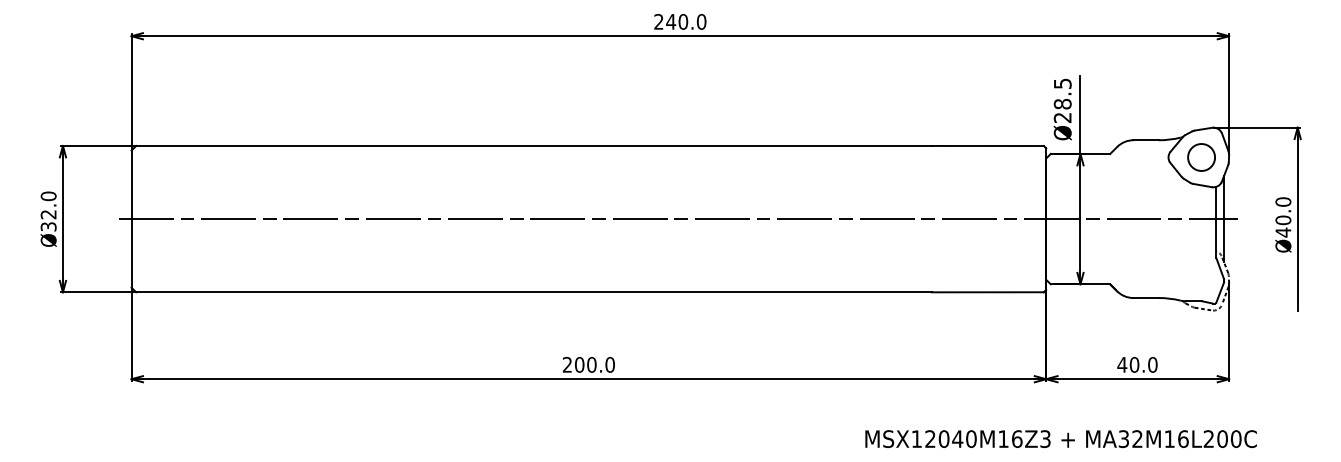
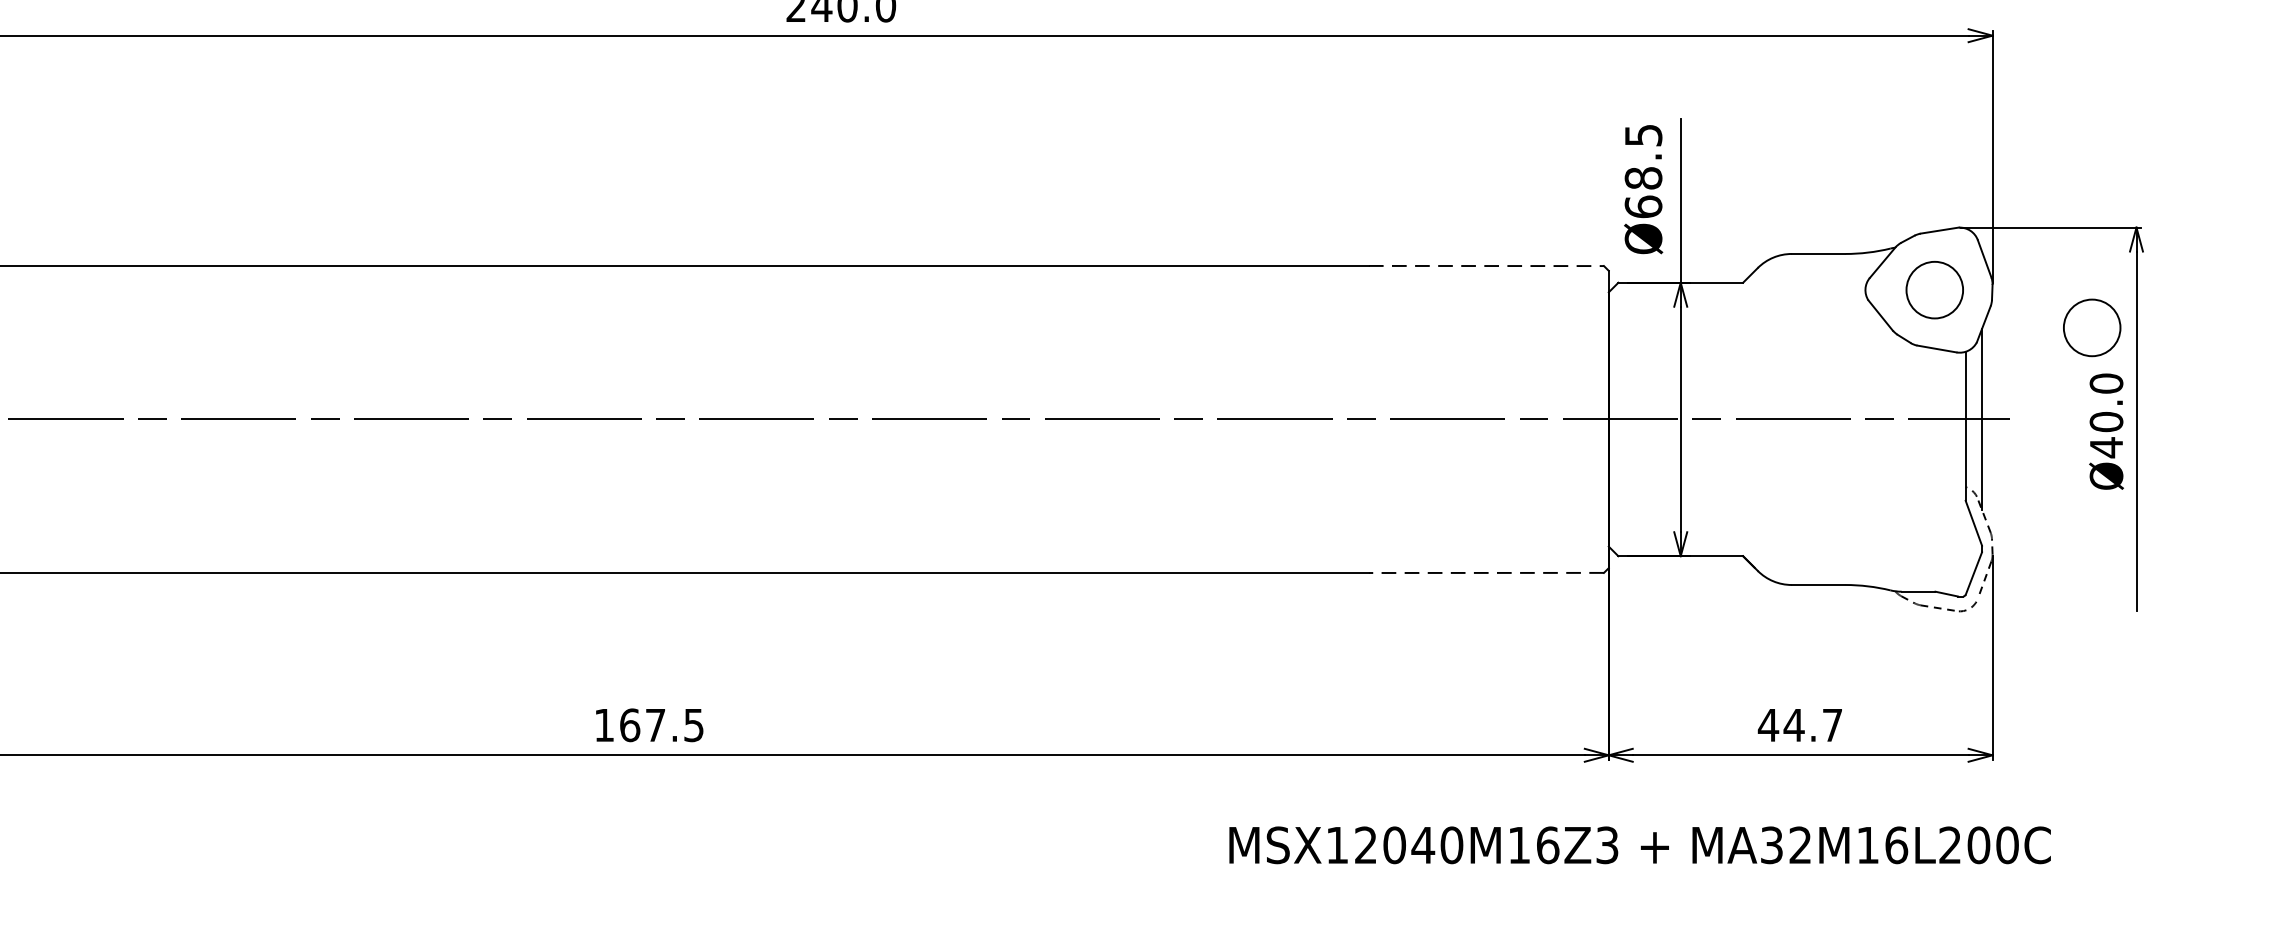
text: (1062, 117) -> (1643, 206), Ø28.5 -> Ø68.5
line: (988, 146) -> (1487, 267), solid -> dashed
circle: (1276, 175) -> (2092, 327), added
line: (987, 292) -> (1485, 573), solid -> dashed
text: (588, 364) -> (648, 724), 200.0 -> 167.5
text: (1143, 364) -> (1812, 724), 40.0 -> 44.7
text: (1060, 439) -> (1638, 846), moved

